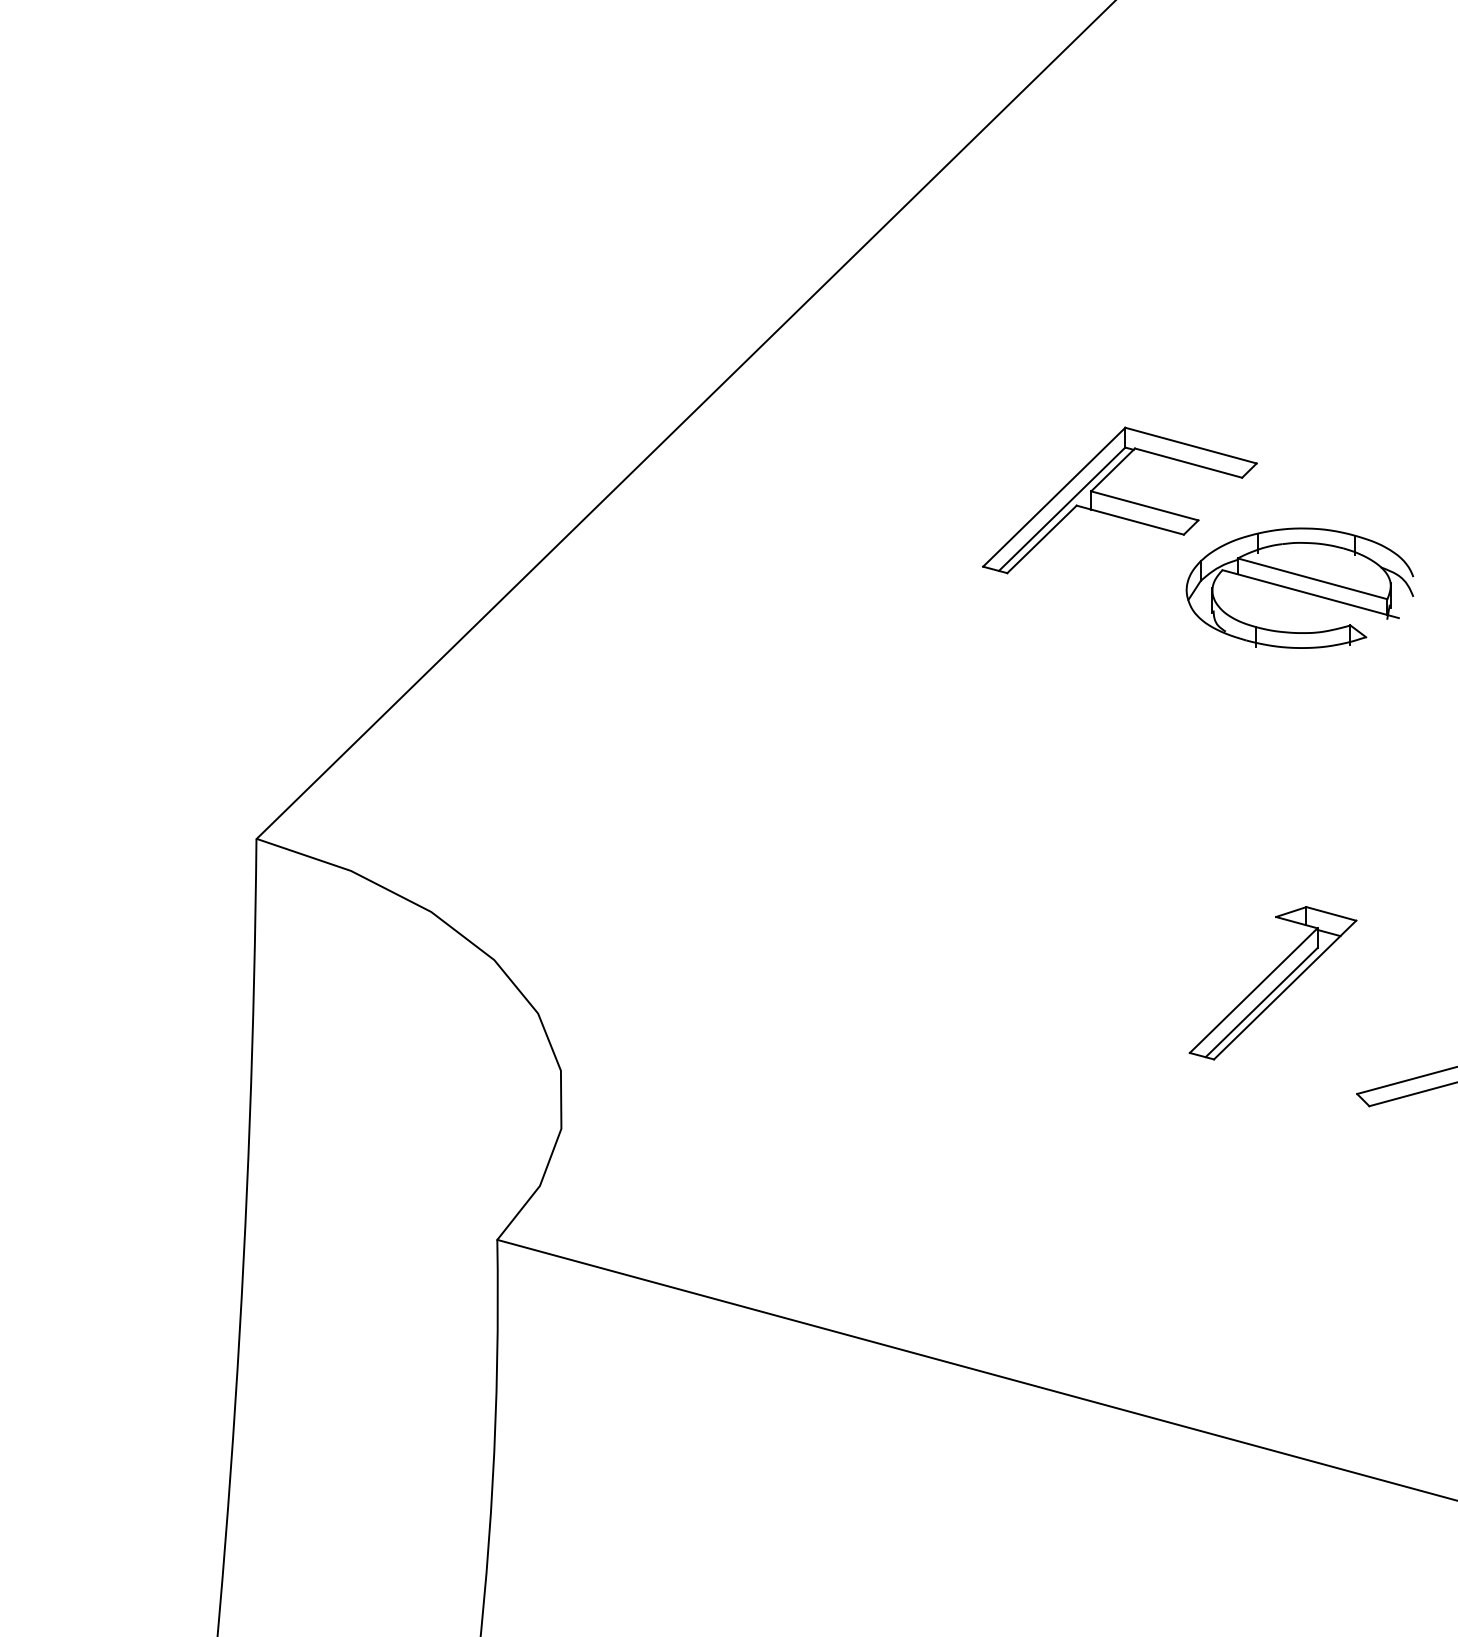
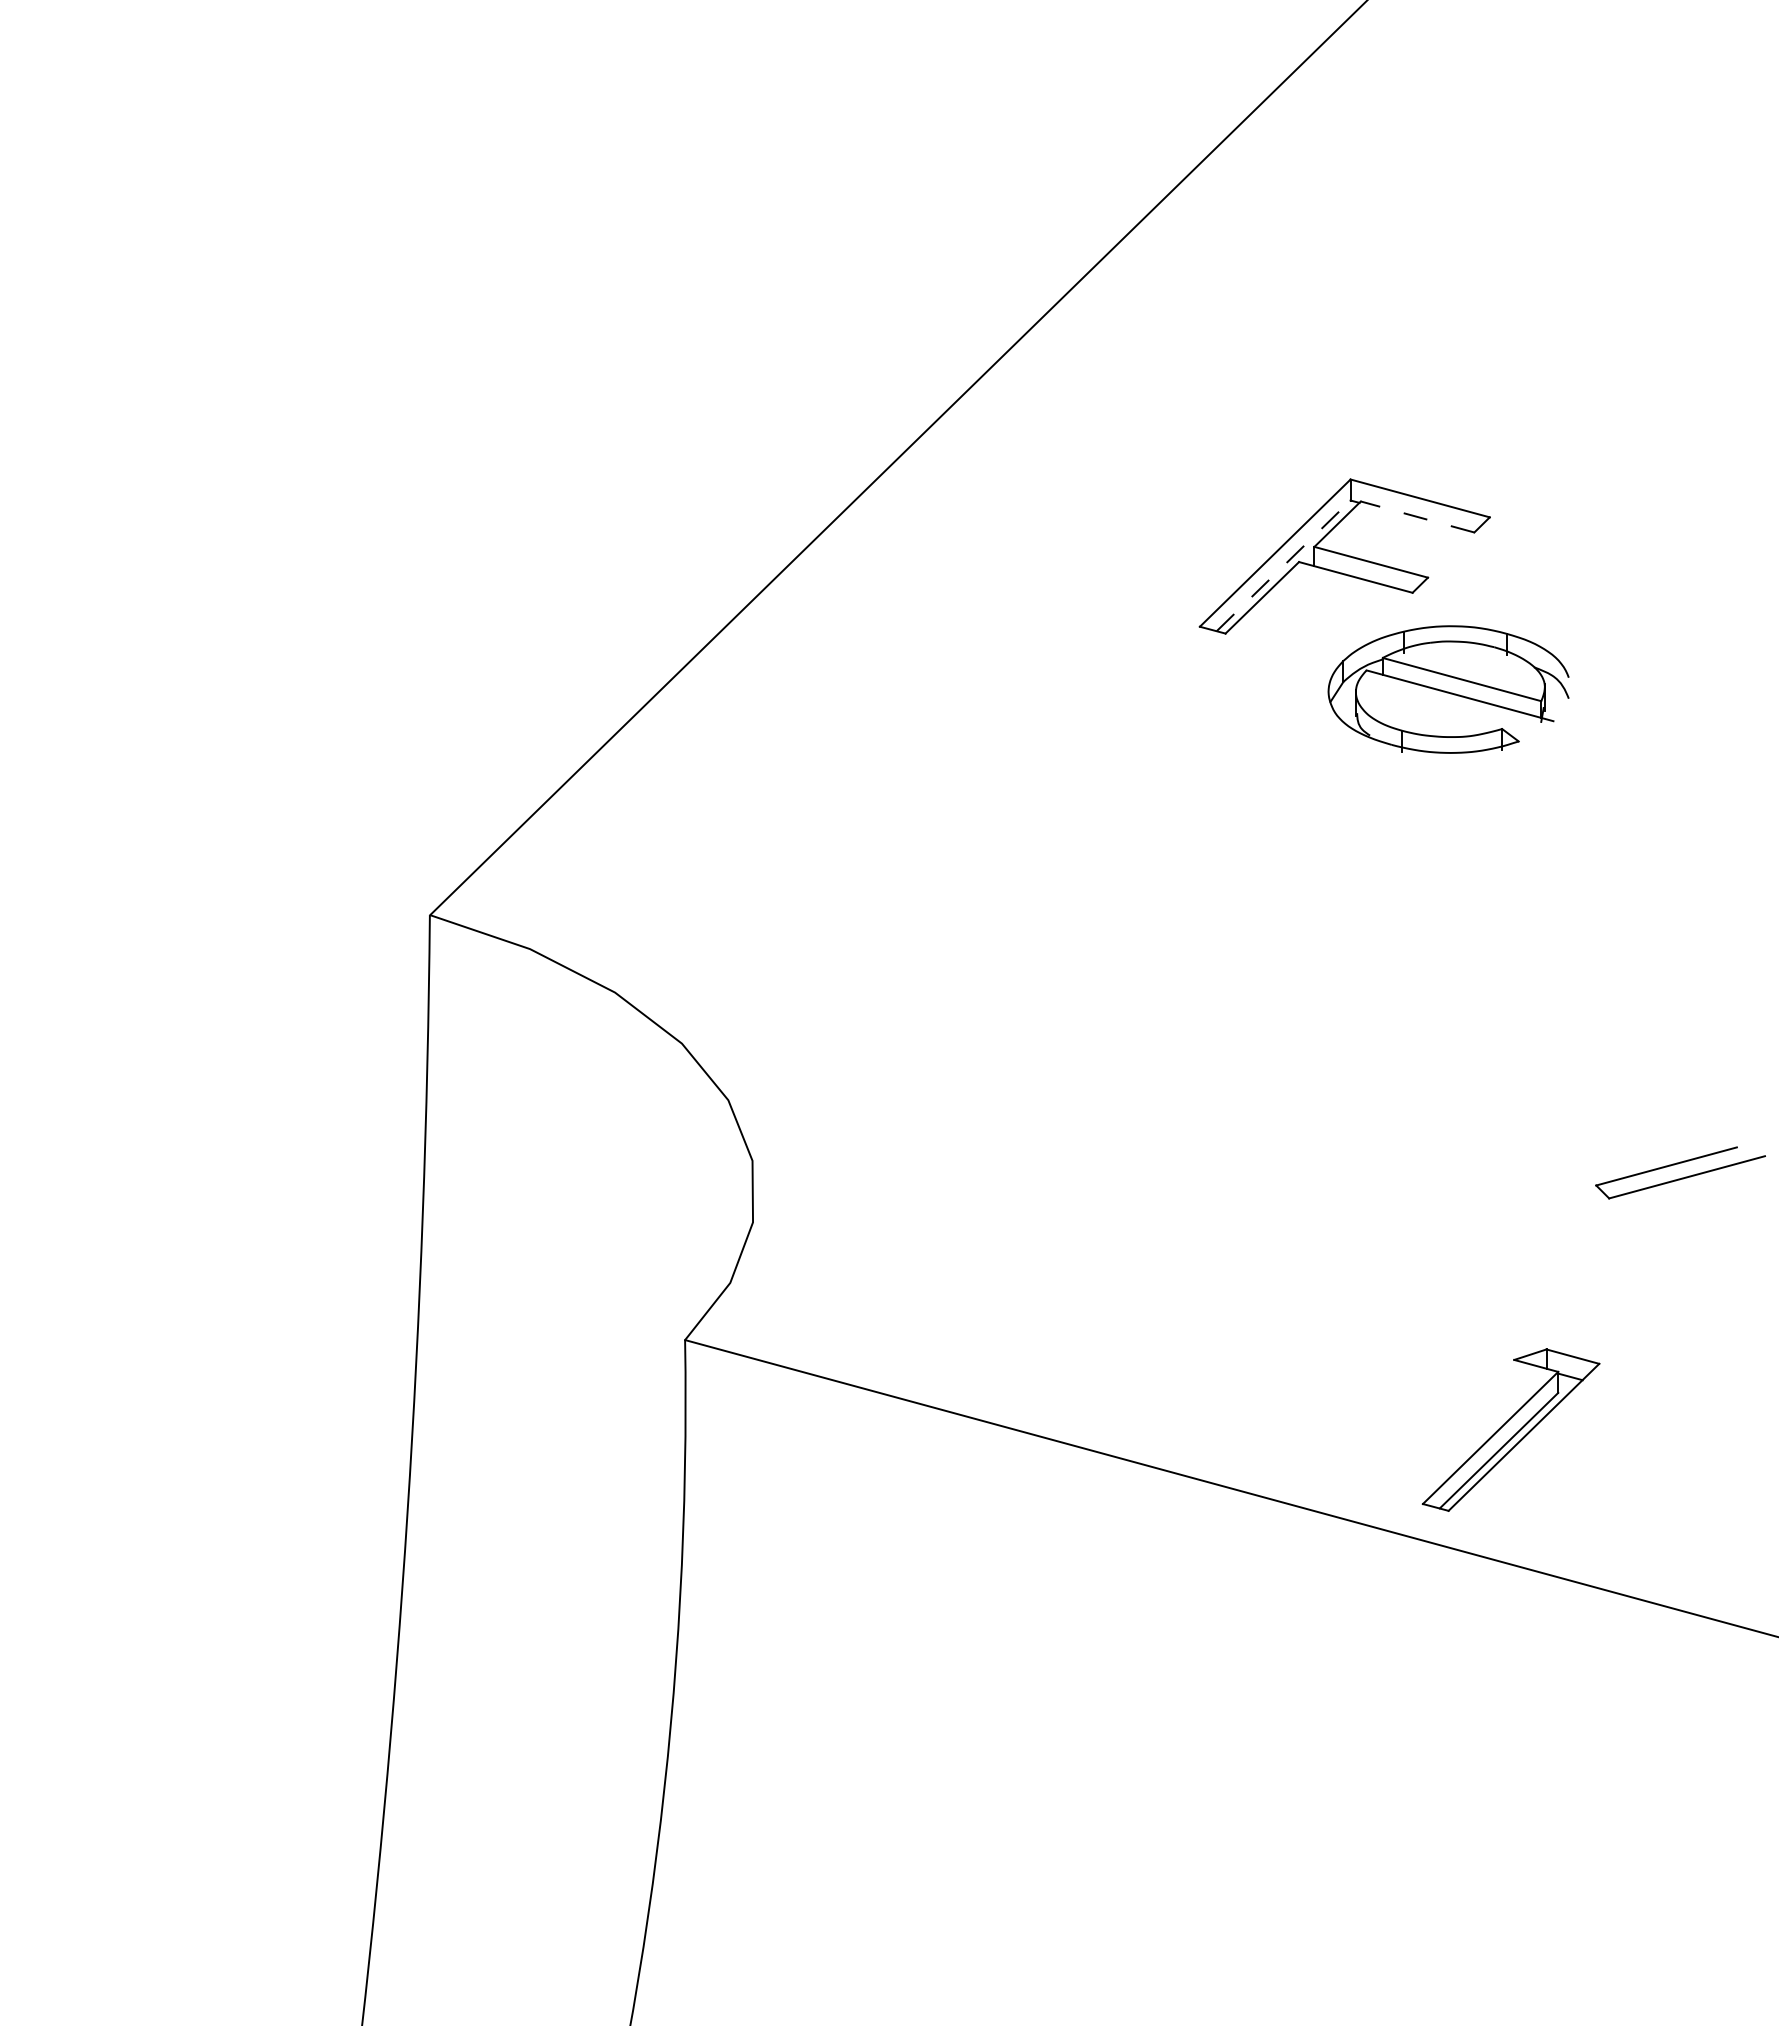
line: (1188, 462) -> (1417, 516), solid -> dashed
line: (1062, 508) -> (1283, 565), solid -> dashed
part: (1299, 588) -> (1448, 689), moved
part: (1272, 982) -> (1510, 1429), moved

